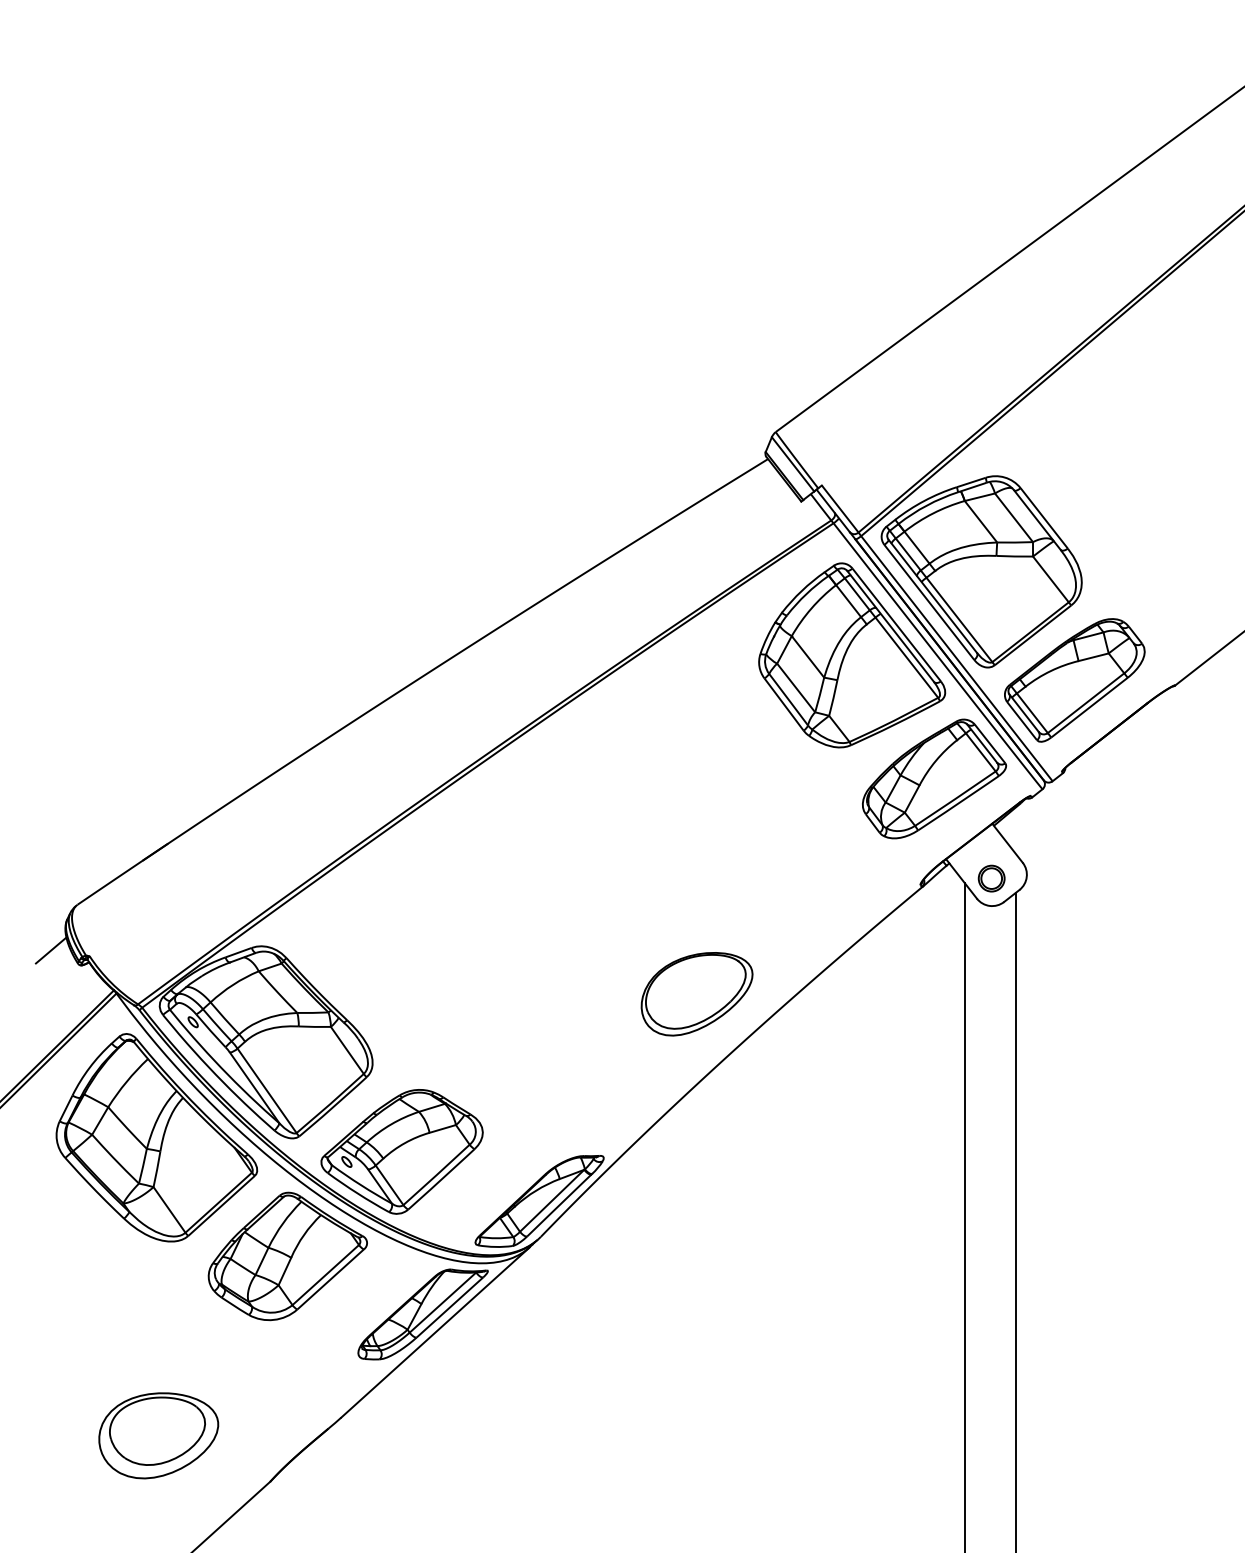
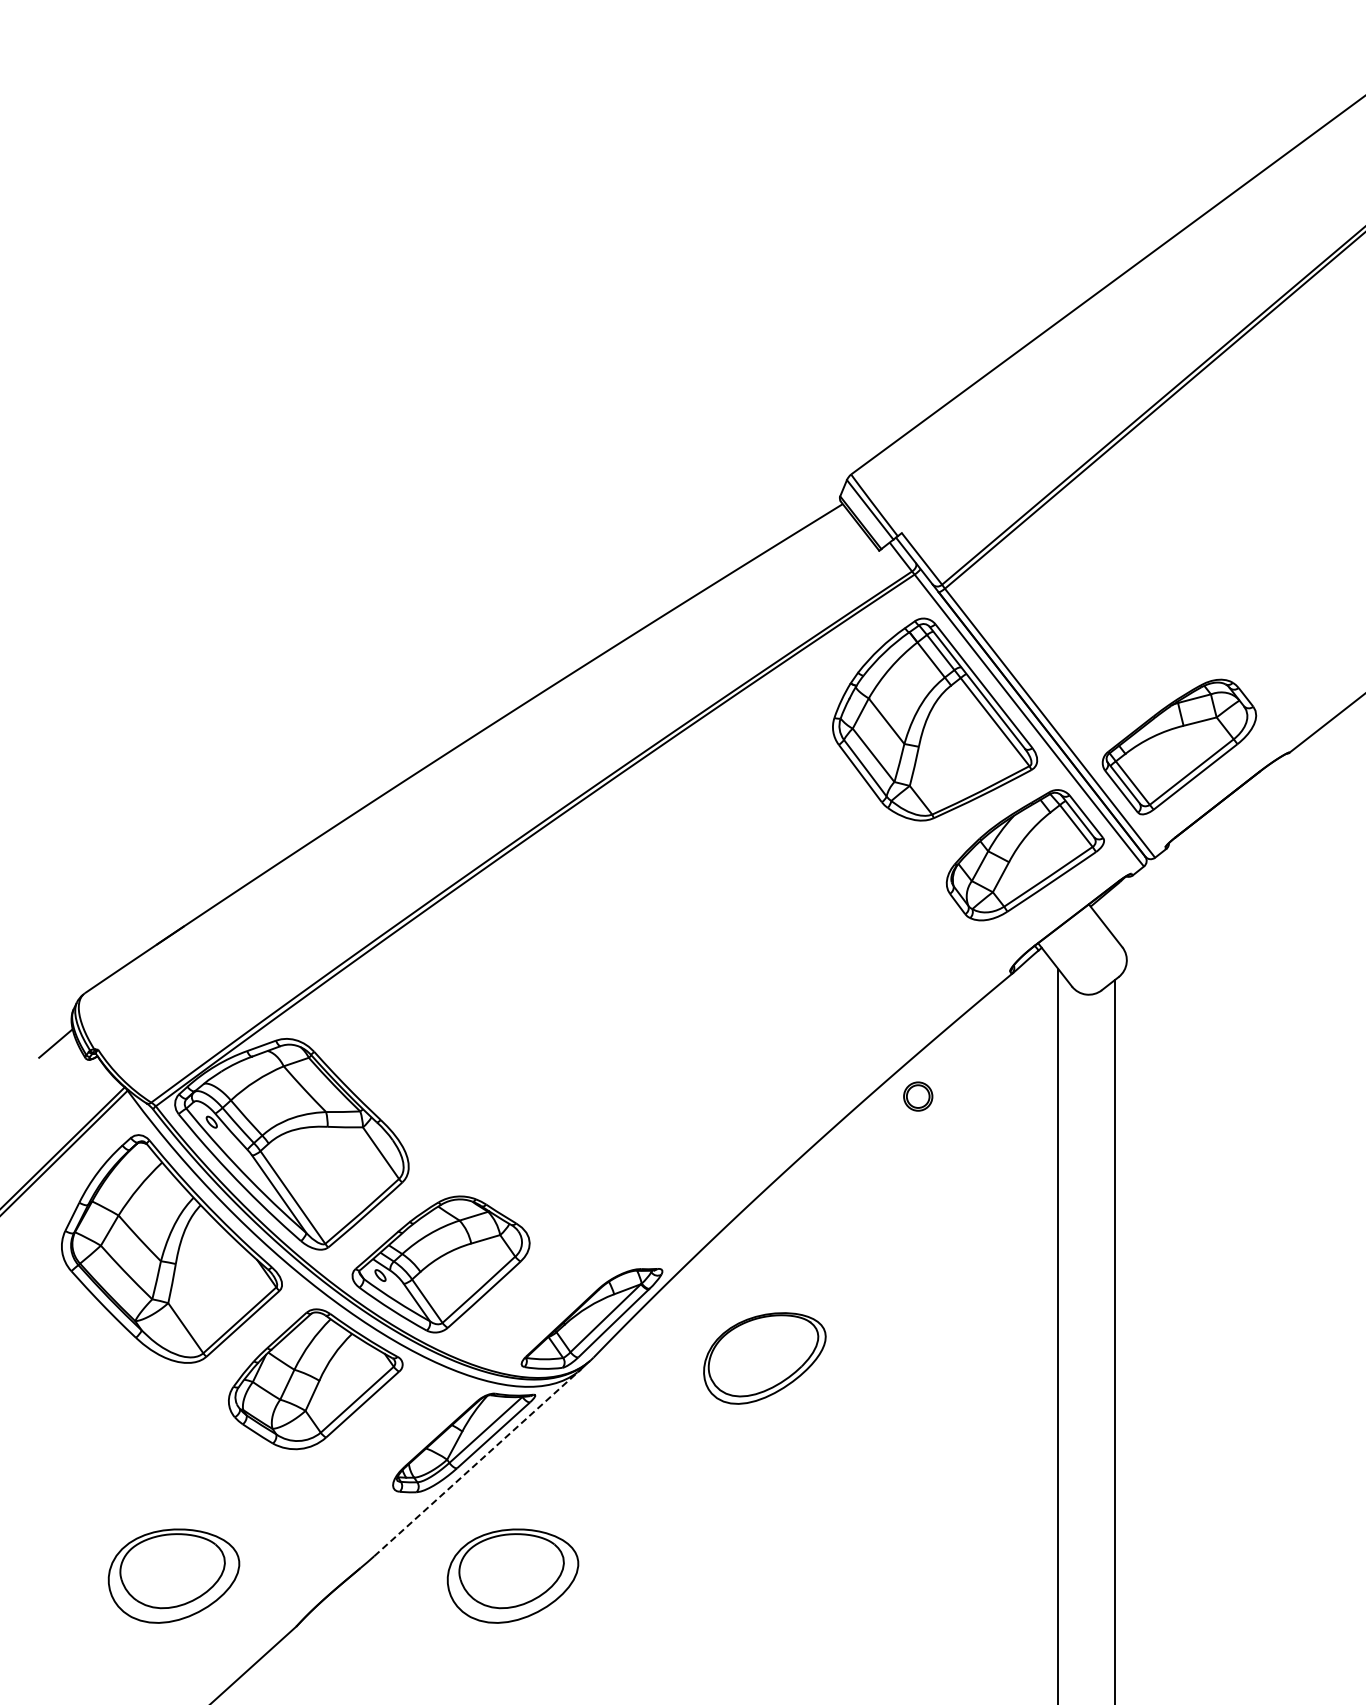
part: (981, 571) -> (1076, 627), removed
part: (991, 878) -> (918, 1096), moved
part: (696, 994) -> (764, 1358), moved
line: (436, 1332) -> (478, 1462), solid -> dashed
part: (467, 1435) -> (512, 1575), added

